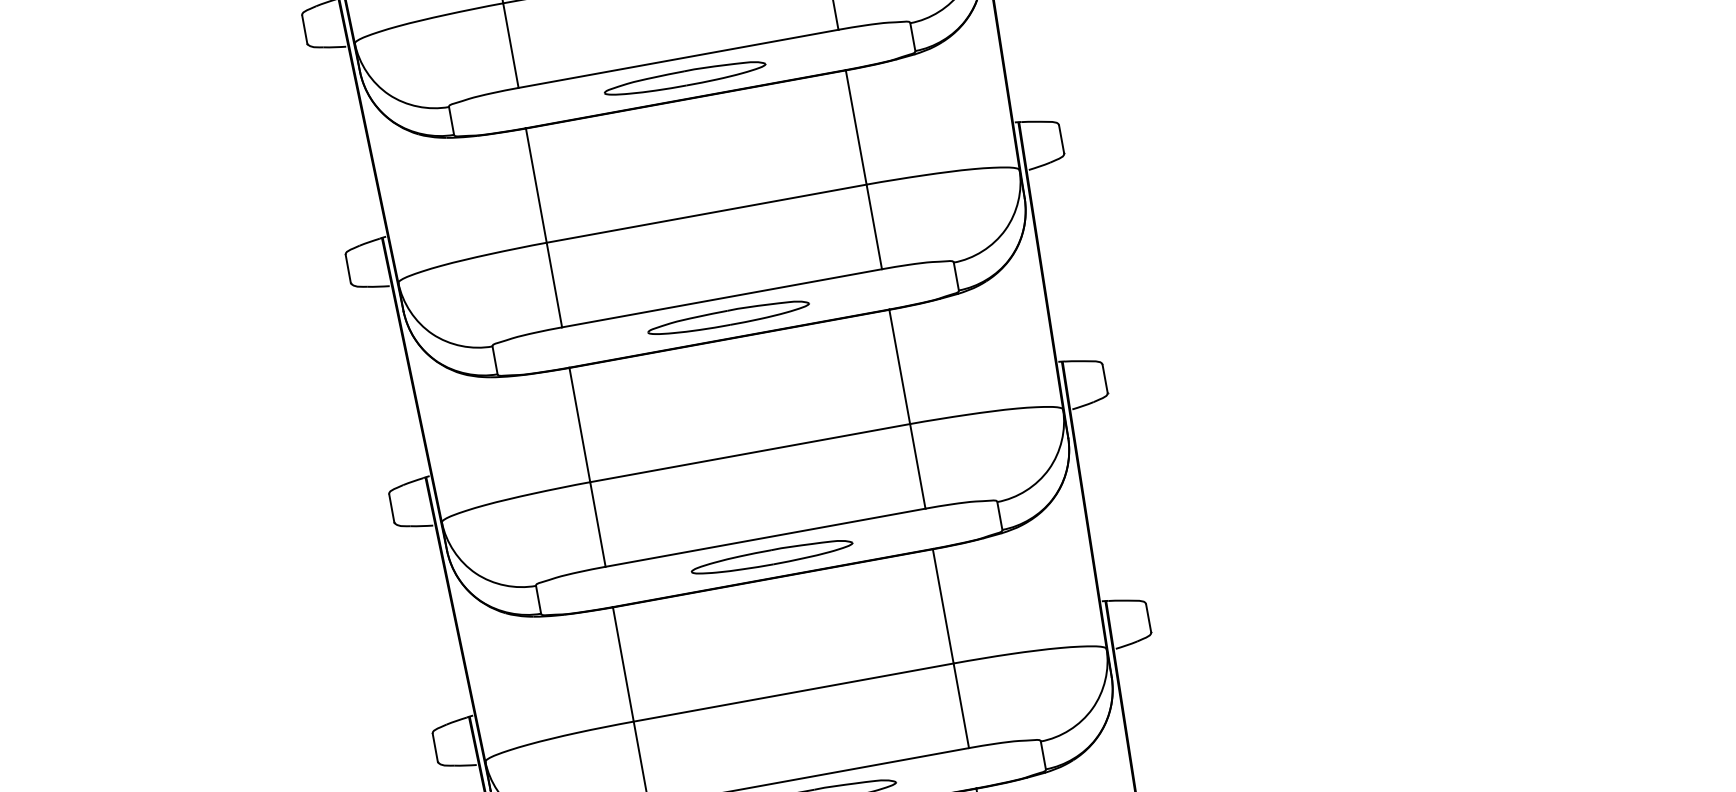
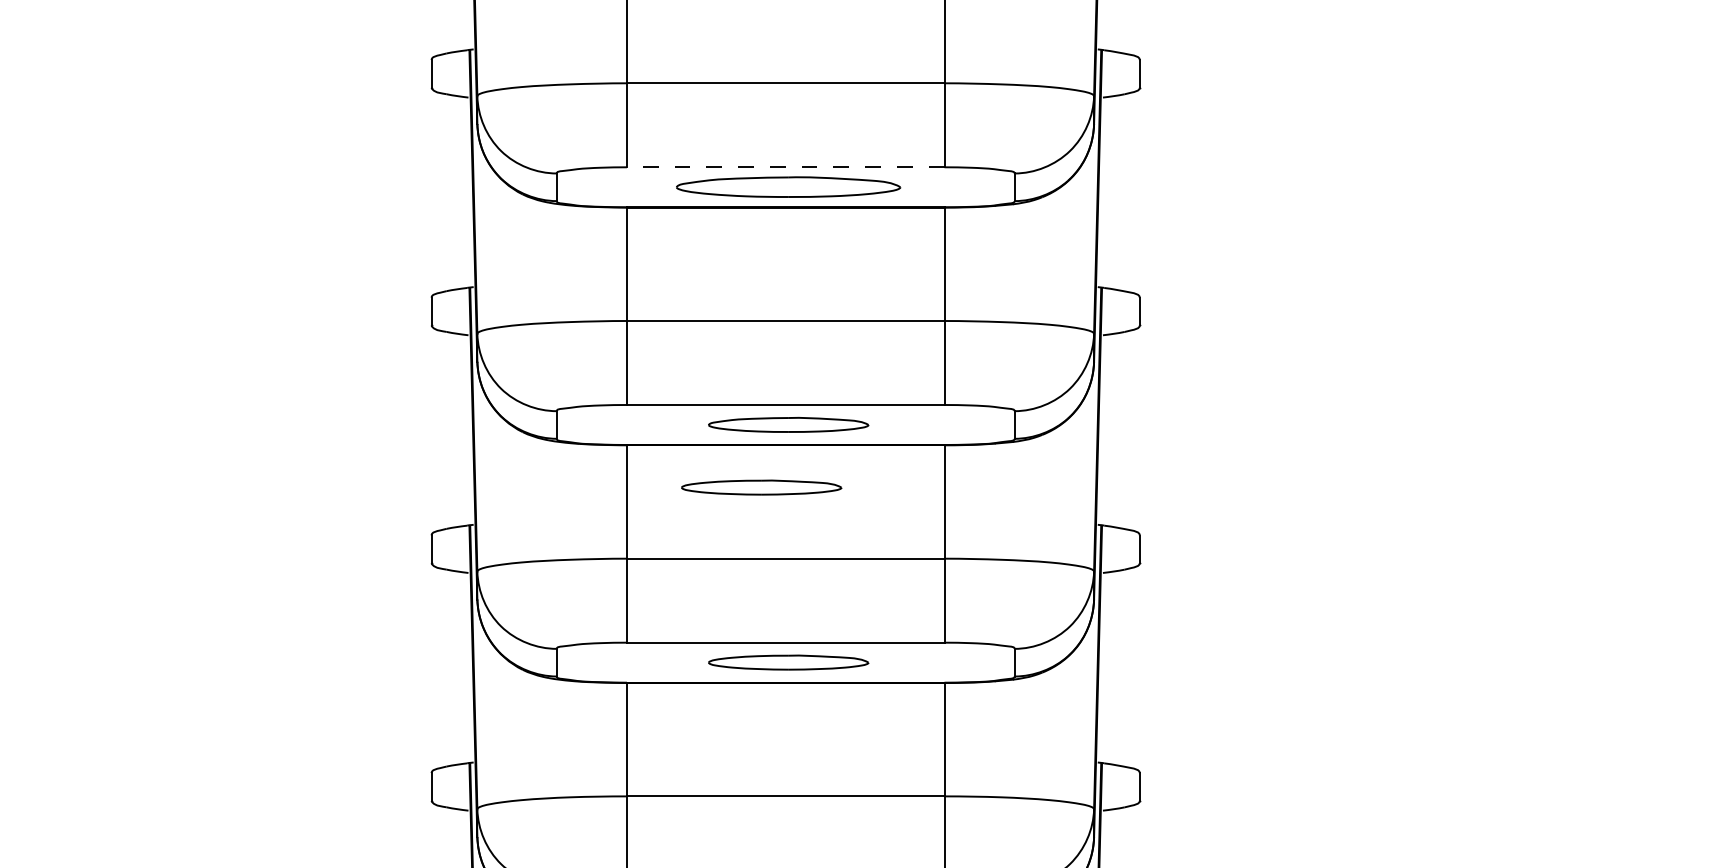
line: (678, 59) -> (785, 167), solid -> dashed
part: (685, 78) -> (788, 187), size x1.4
part: (712, 385) -> (761, 487), added

